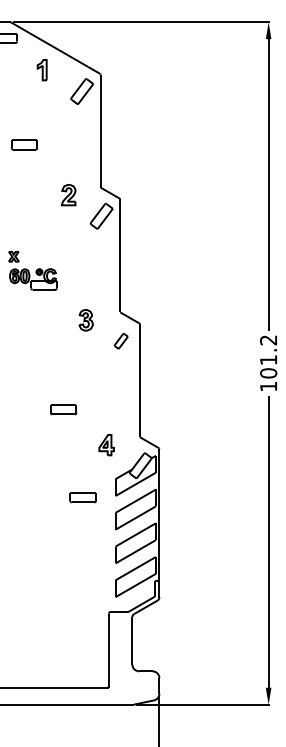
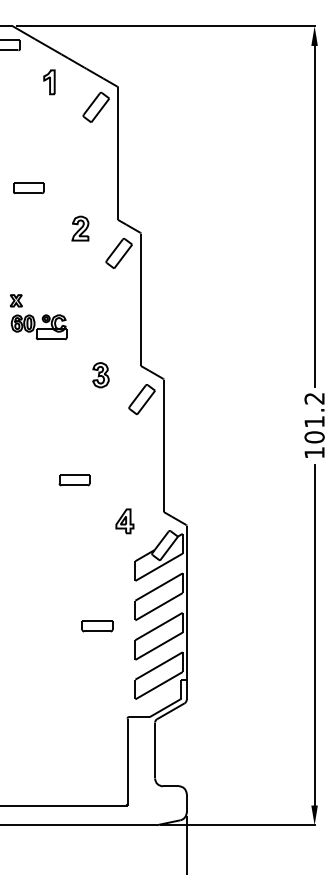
part: (24, 145) -> (28, 188), moved
part: (120, 341) -> (141, 399), size x1.67
part: (83, 498) -> (97, 626), moved

